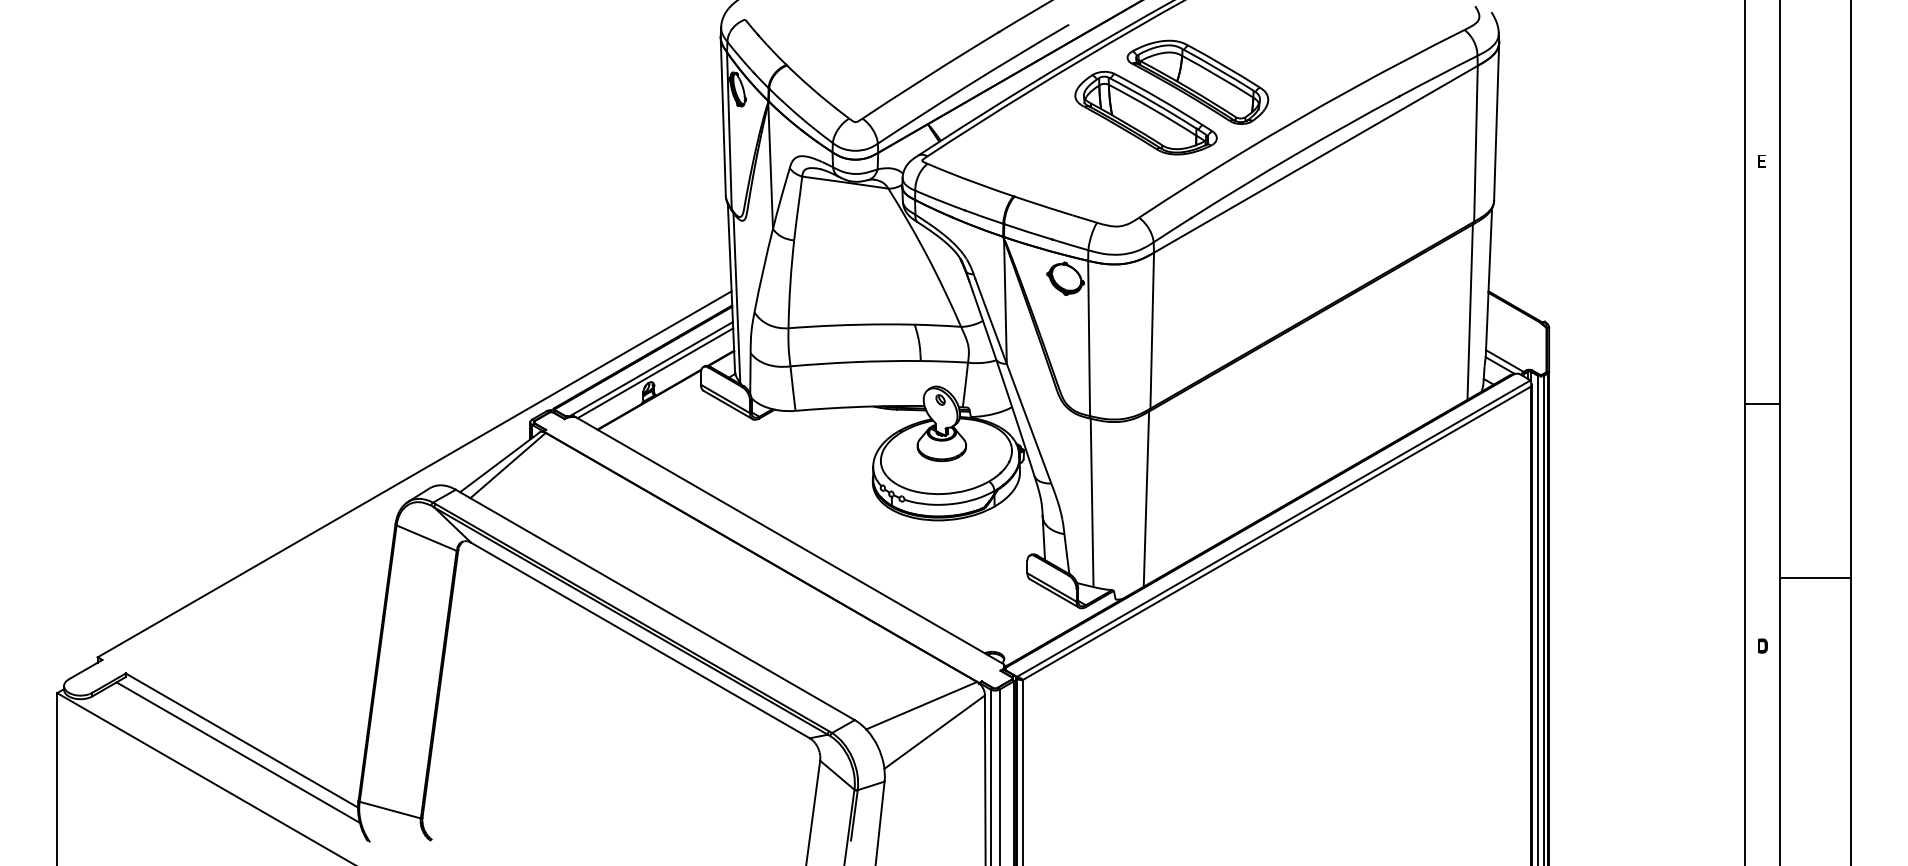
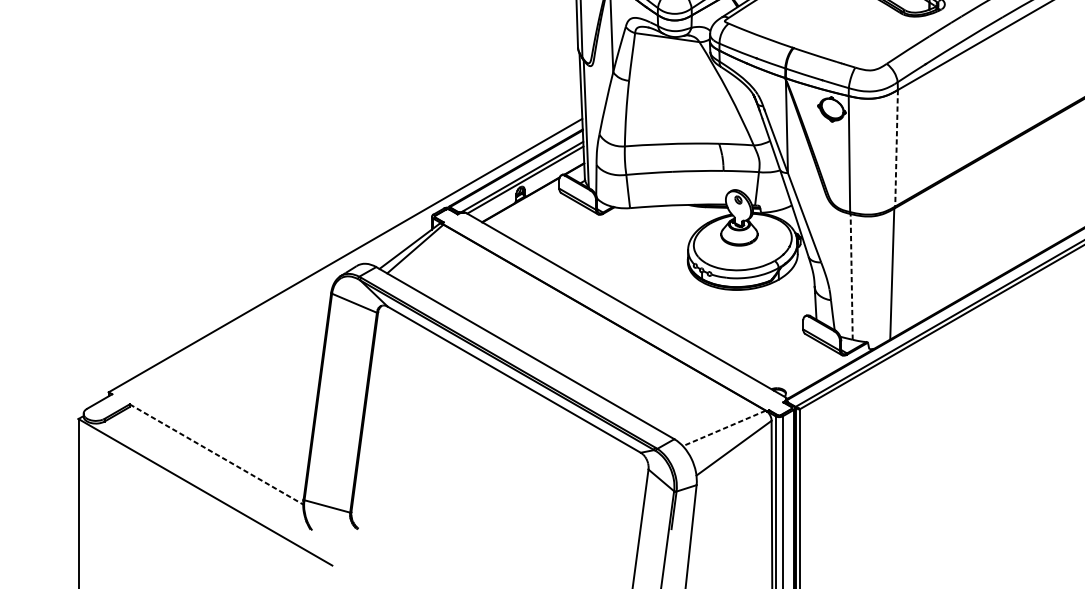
line: (1152, 330) -> (896, 148), solid -> dashed
line: (1092, 502) -> (851, 276), solid -> dashed
line: (921, 705) -> (724, 428), solid -> dashed
line: (242, 740) -> (216, 454), solid -> dashed
line: (237, 752) -> (213, 463), removed

